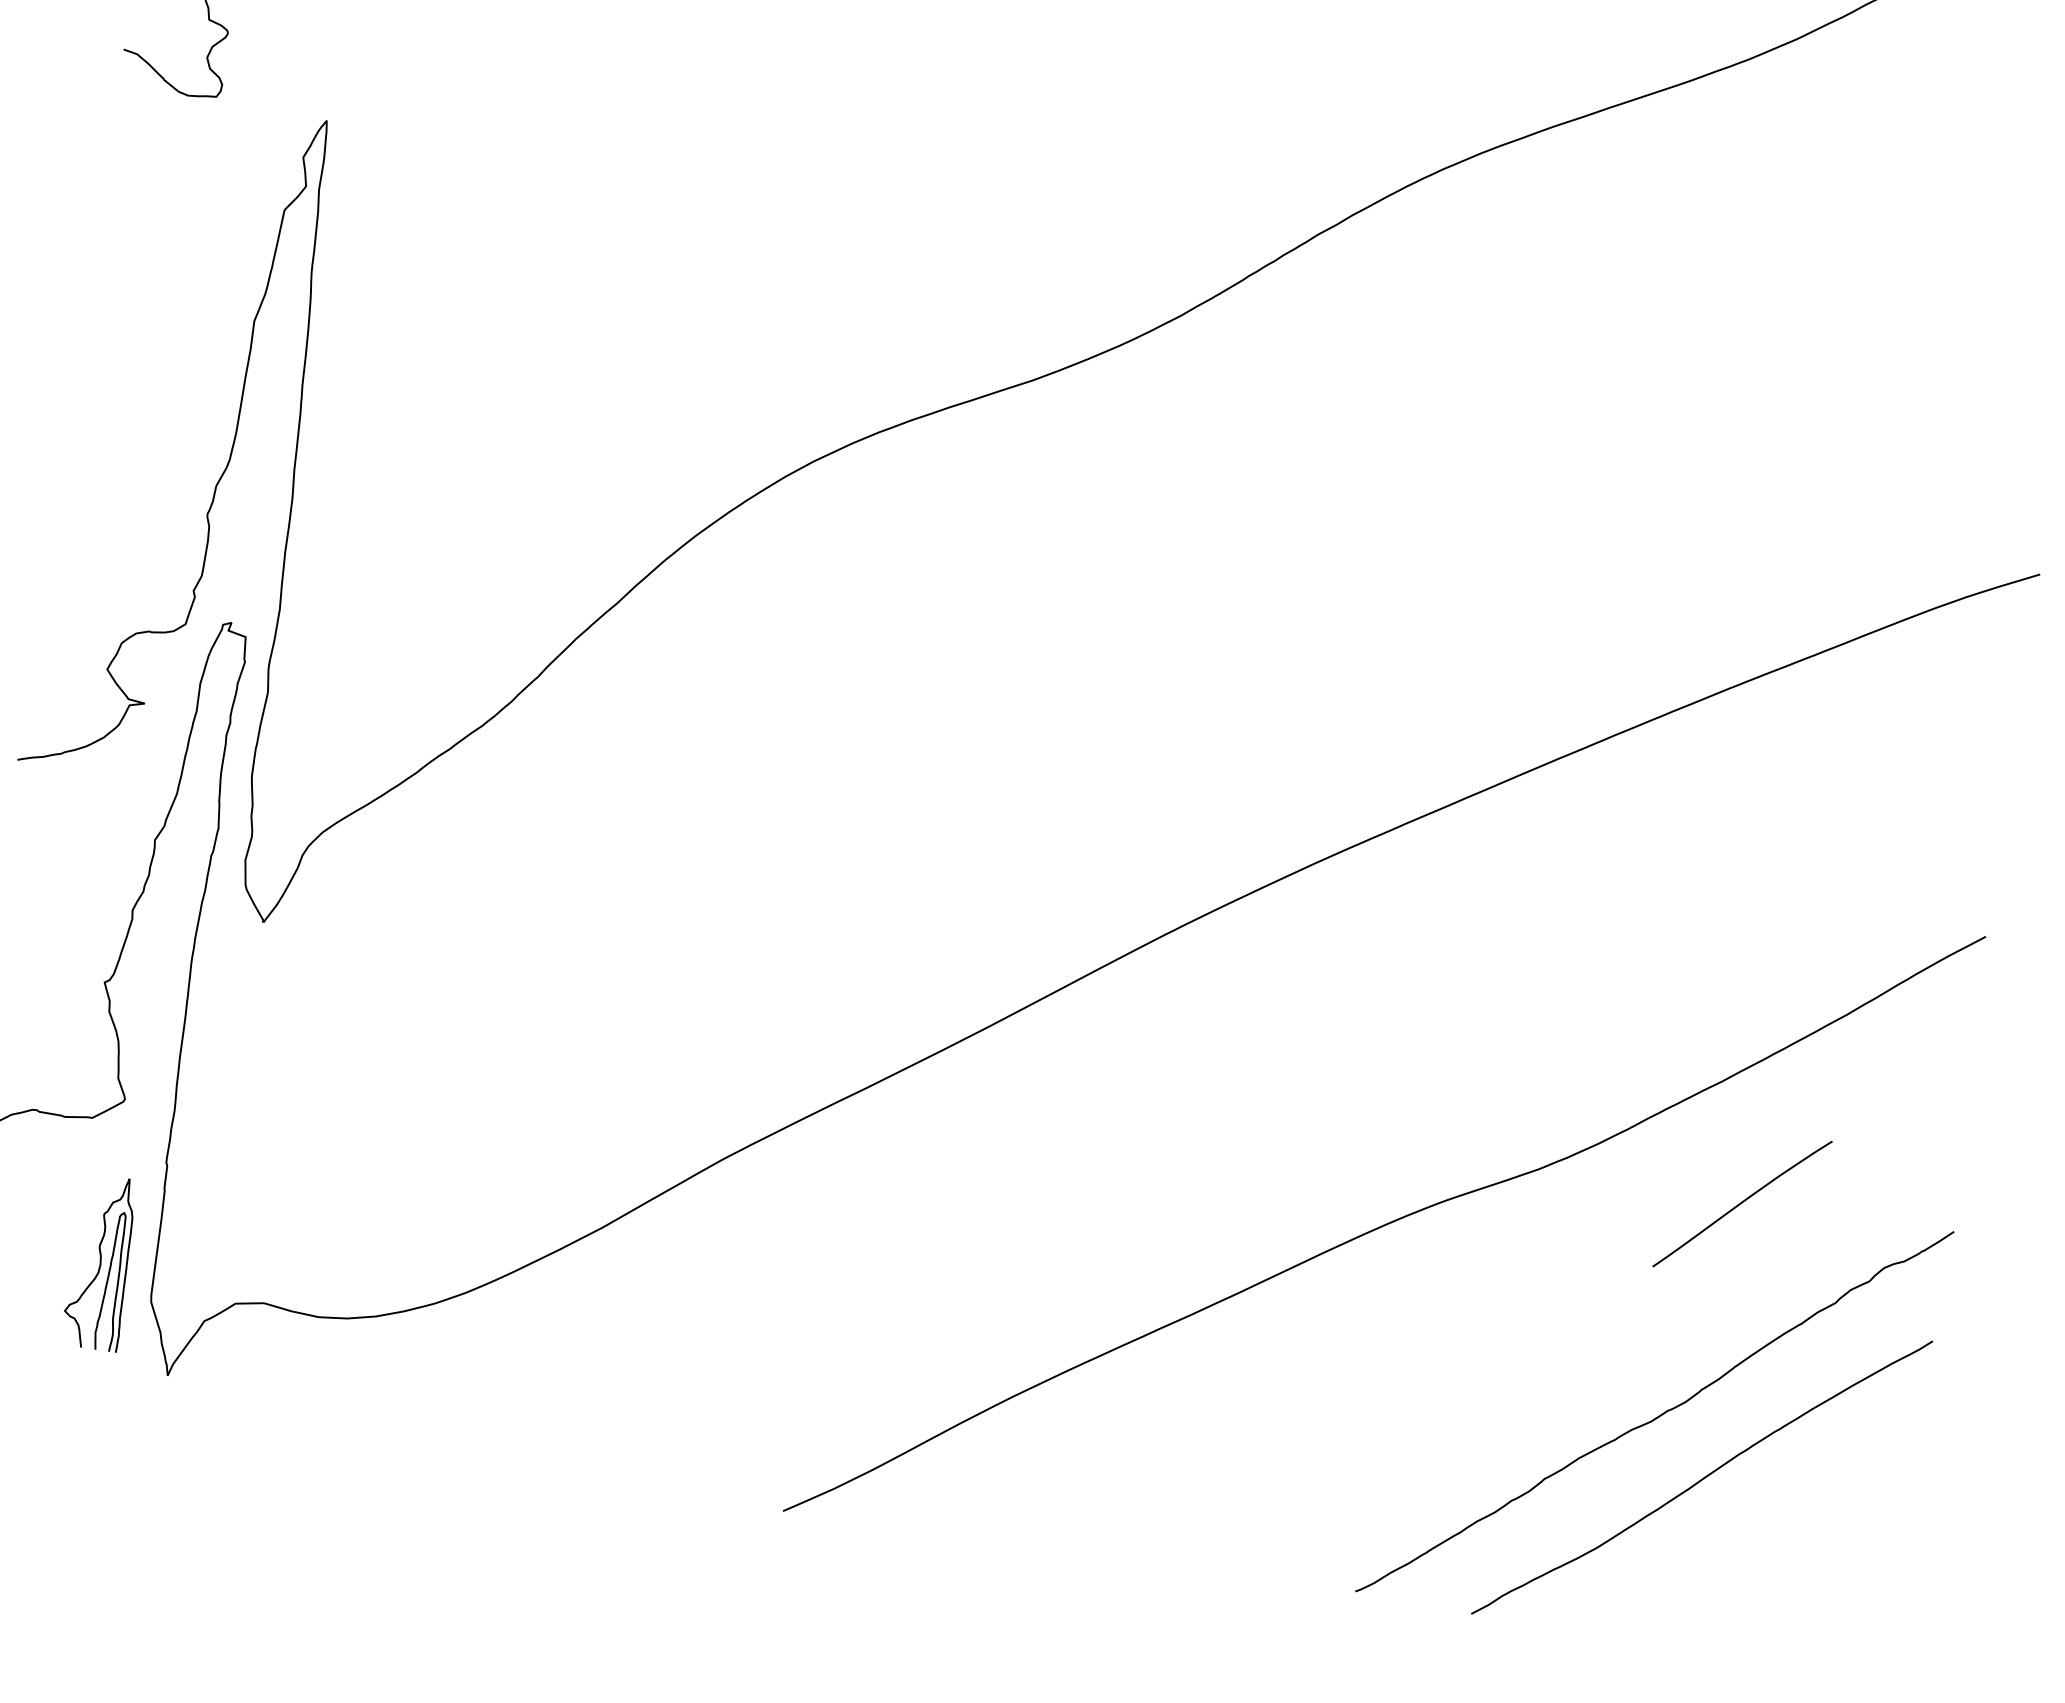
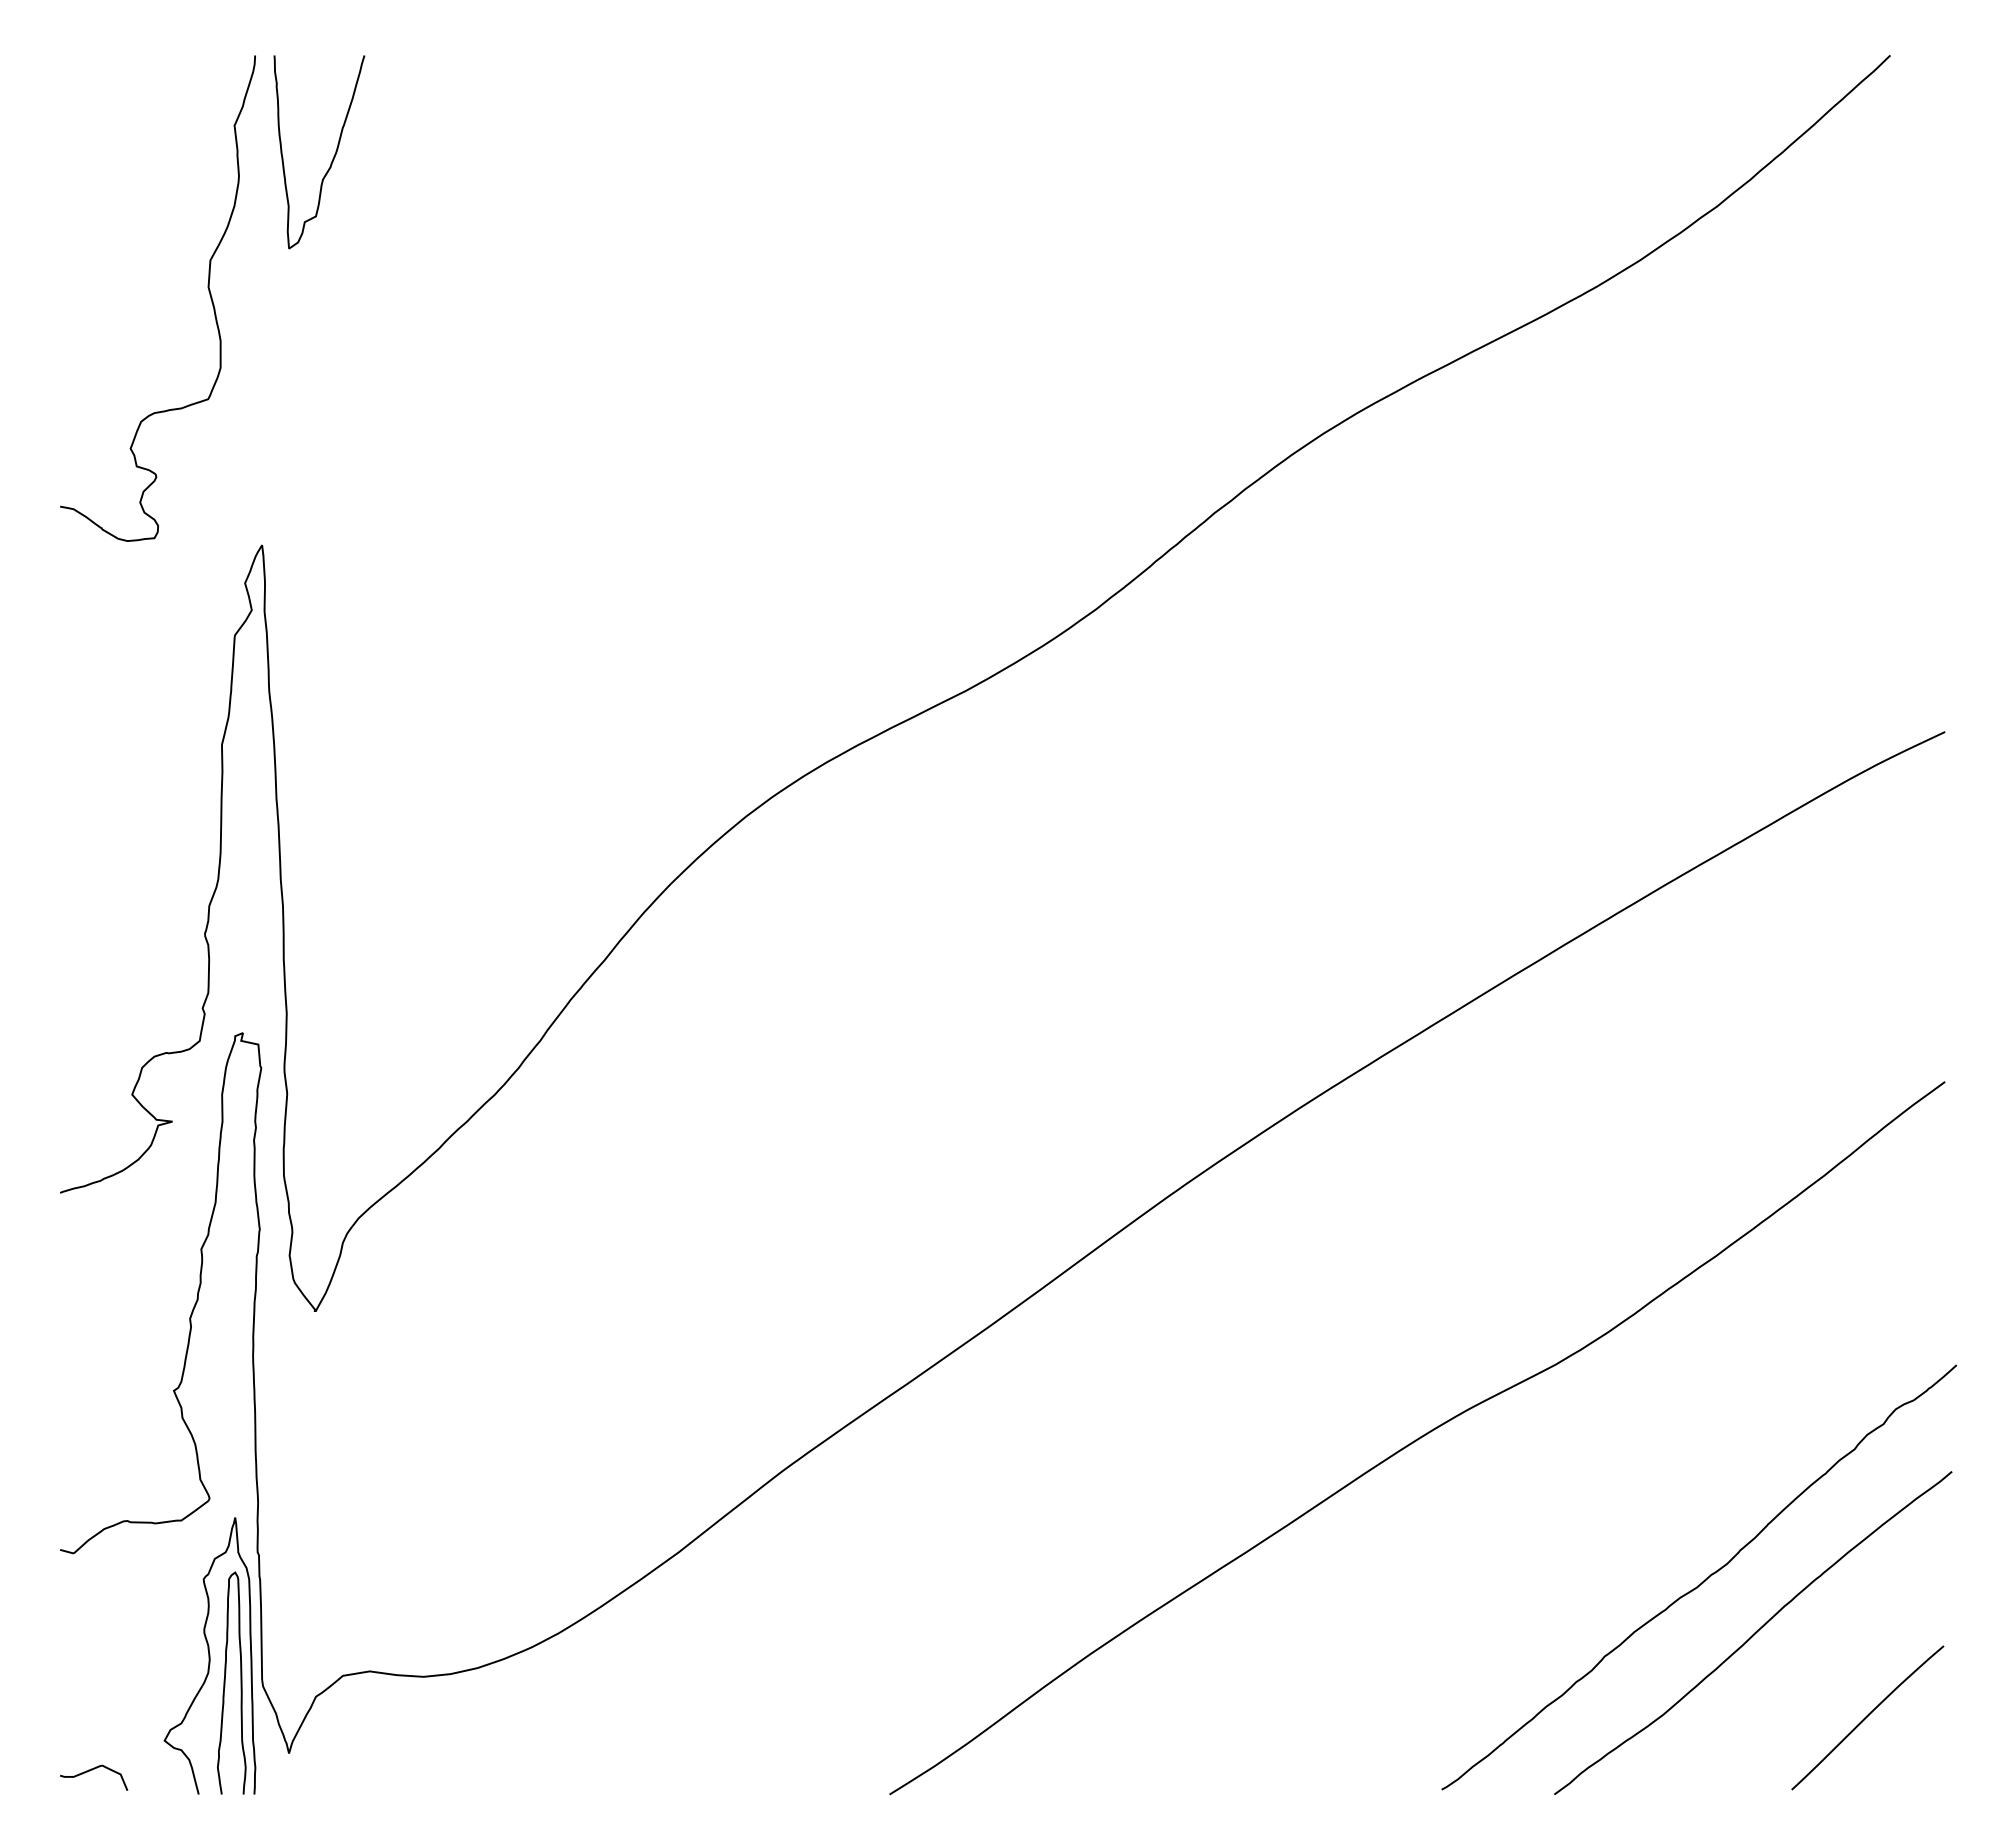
curve: (1742, 1203) -> (1867, 1717), moved
part: (100, 1261) -> (209, 1655), size x1.67

